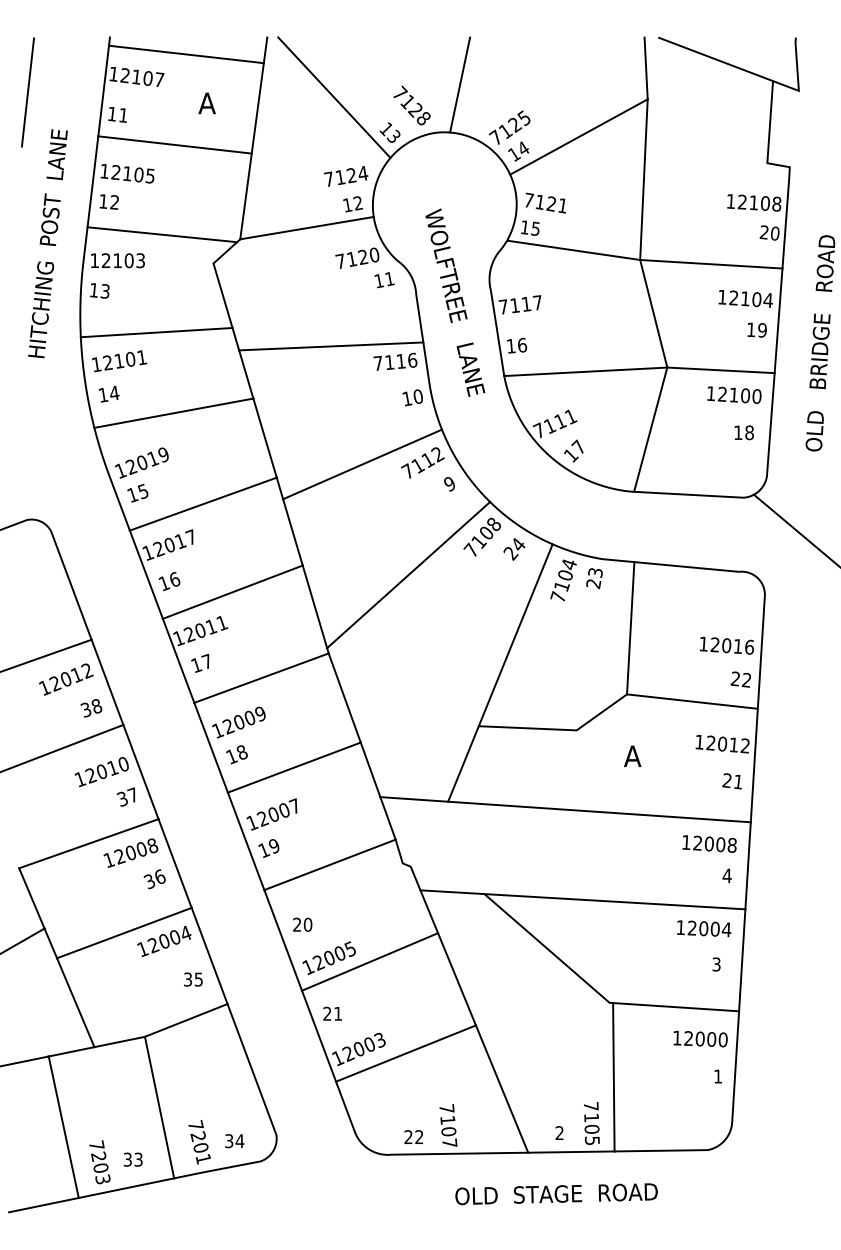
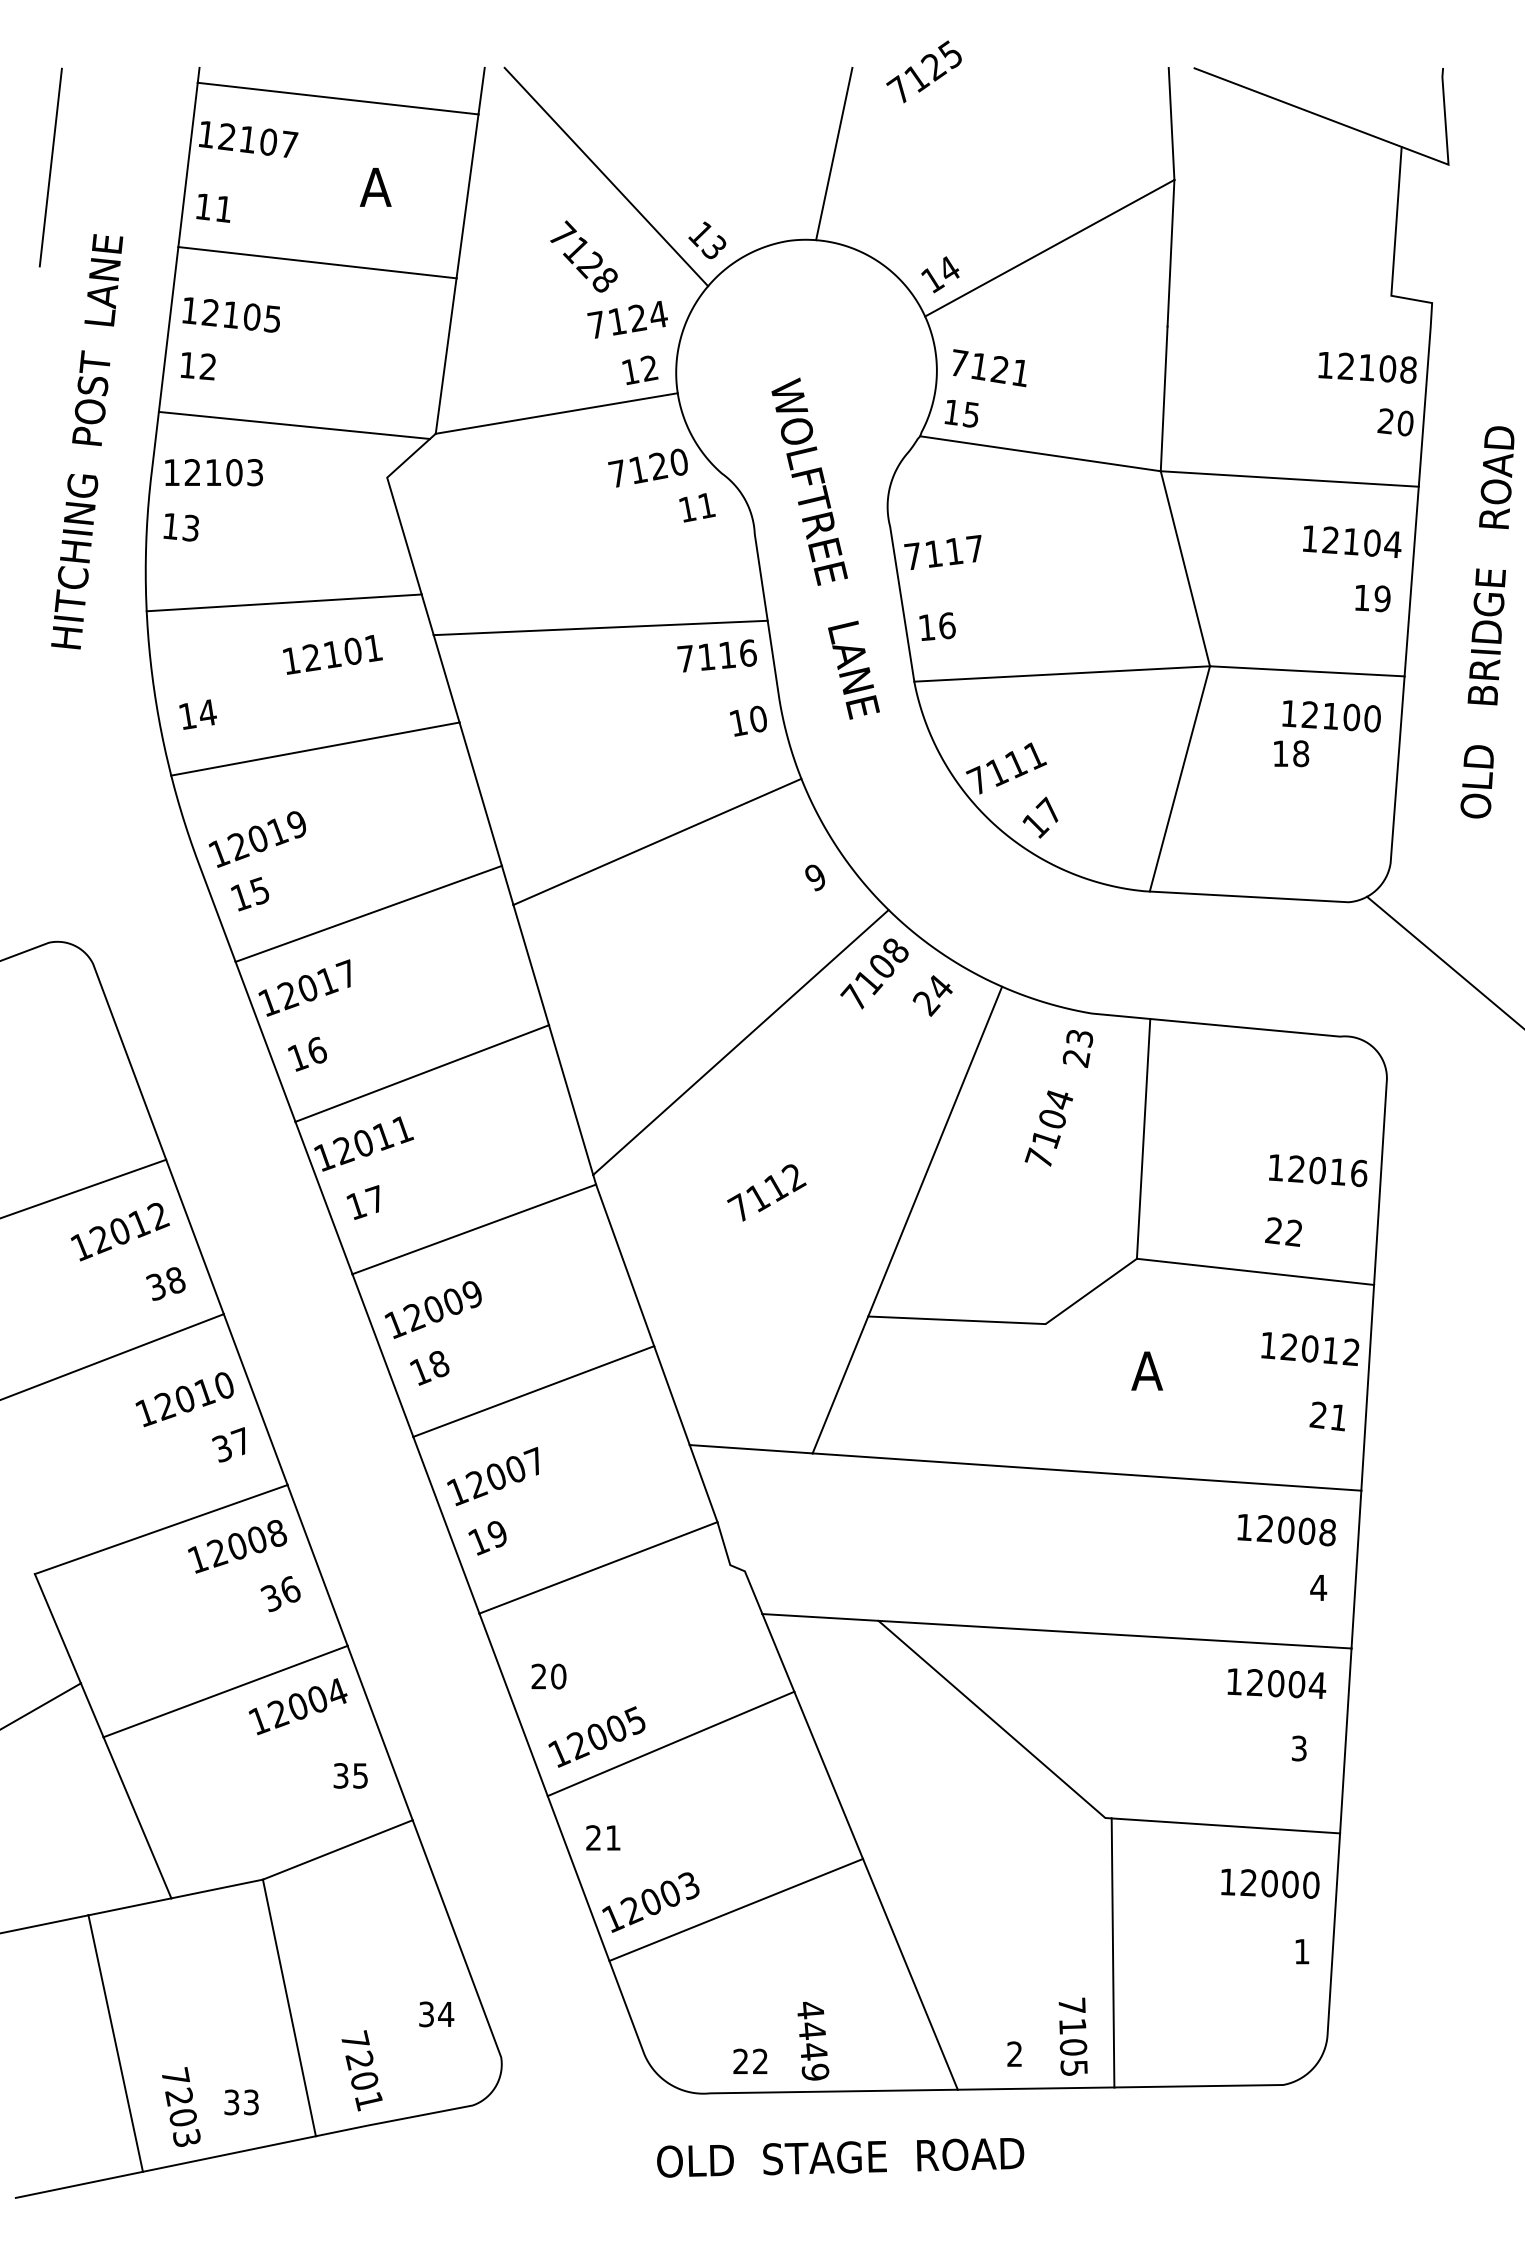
text: (411, 105) -> (583, 256), moved
text: (509, 127) -> (923, 71), moved
text: (119, 361) -> (332, 655), moved
text: (743, 432) -> (1290, 753), moved
text: (422, 462) -> (766, 1191), moved
text: (563, 580) -> (1048, 1128), moved
text: (740, 679) -> (1282, 1231), moved
text: (448, 1125) -> (813, 2040), 7107 -> 4449
text: (234, 1141) -> (436, 2015), moved
text: (556, 1194) -> (840, 2158), moved

